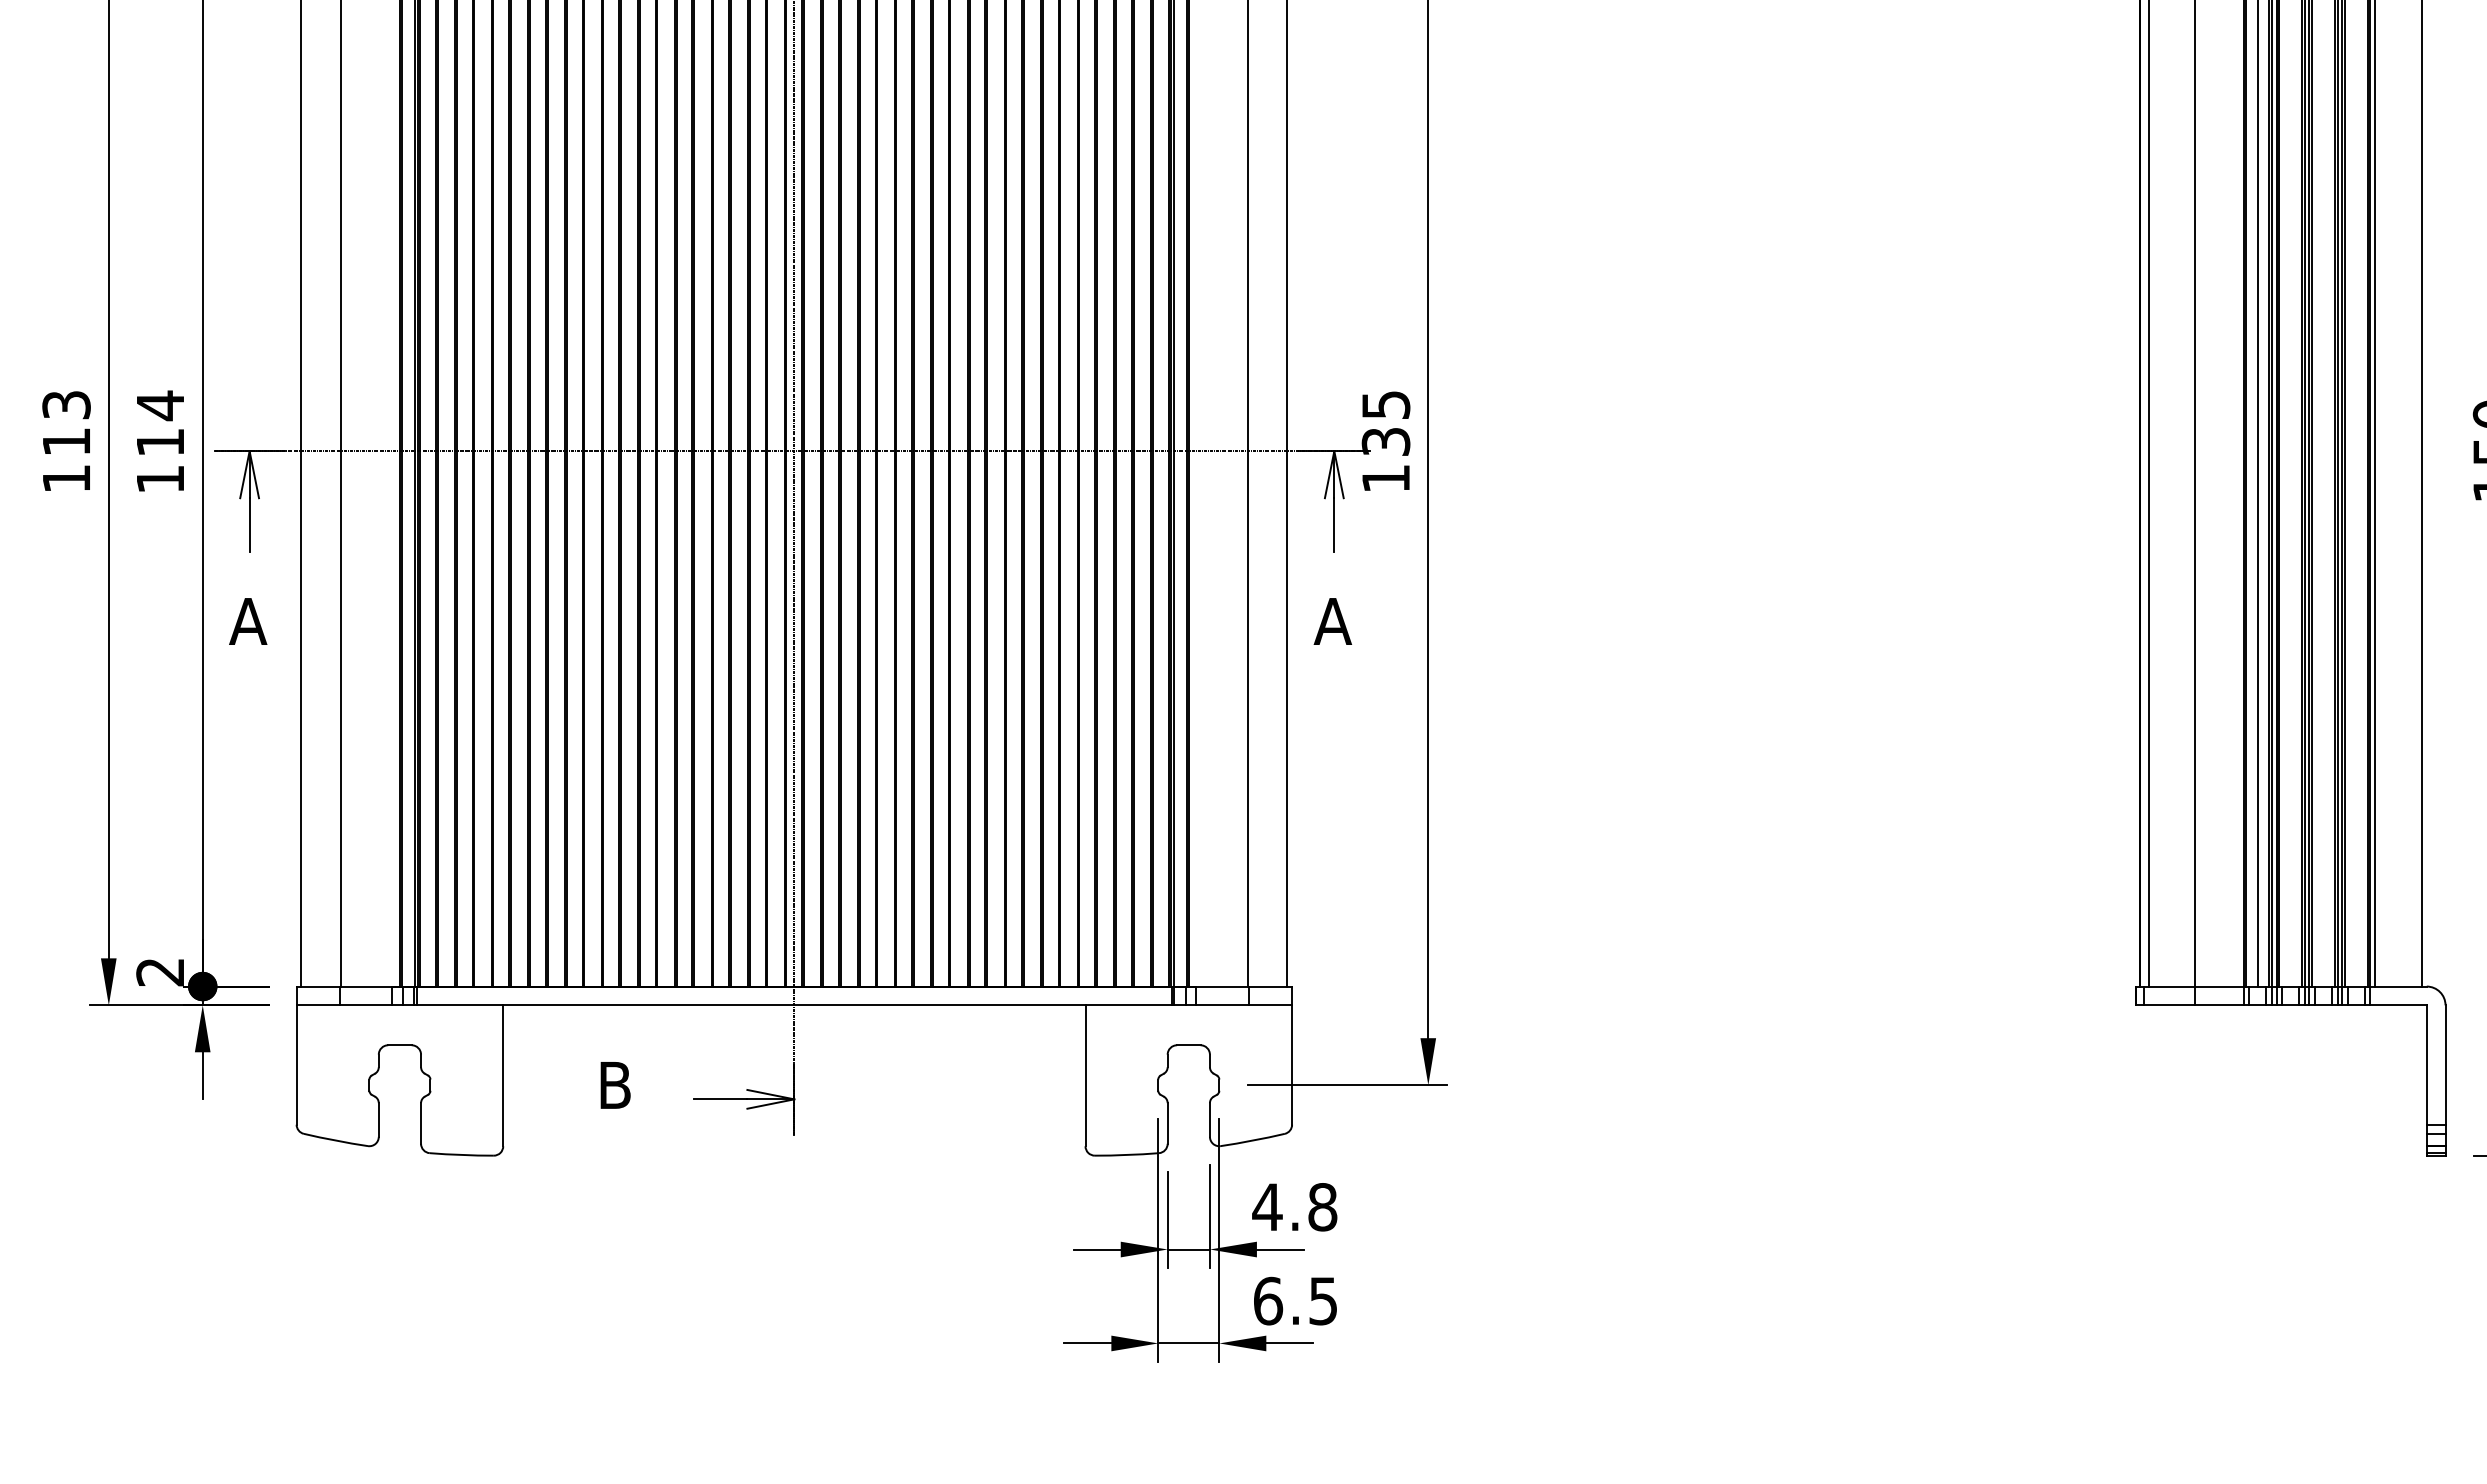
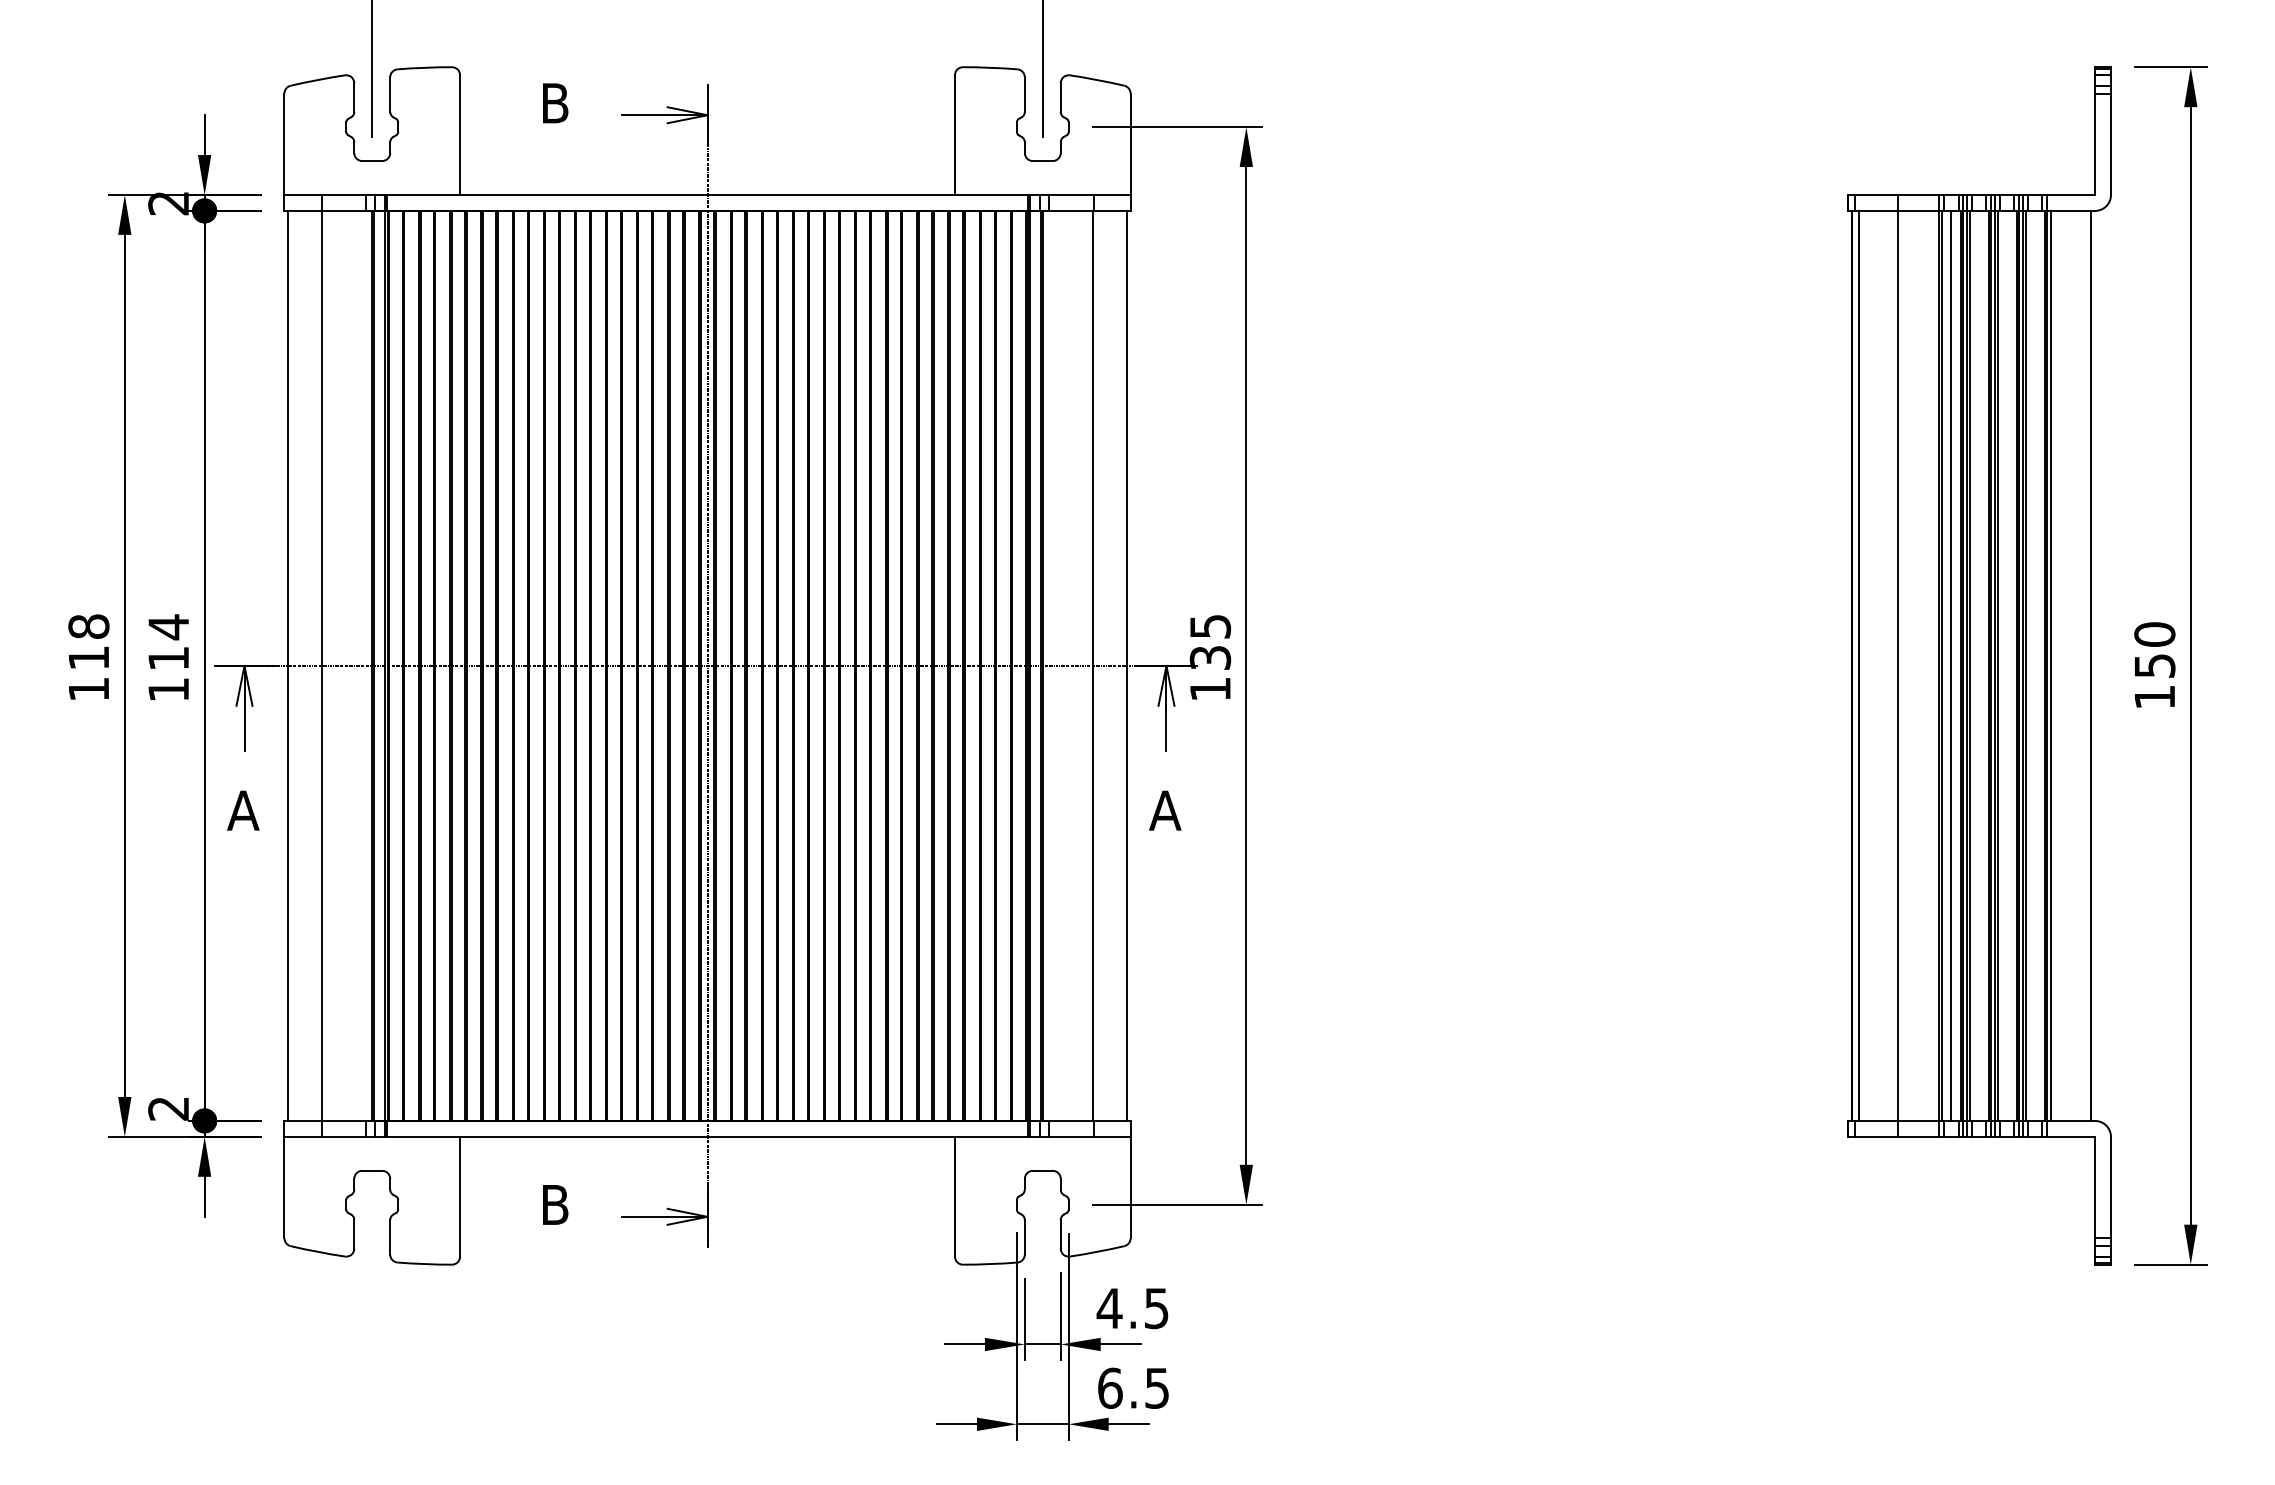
text: (66, 404) -> (88, 626), 113 -> 118
text: (1322, 1207) -> (1156, 1308), 4.8 -> 4.5

